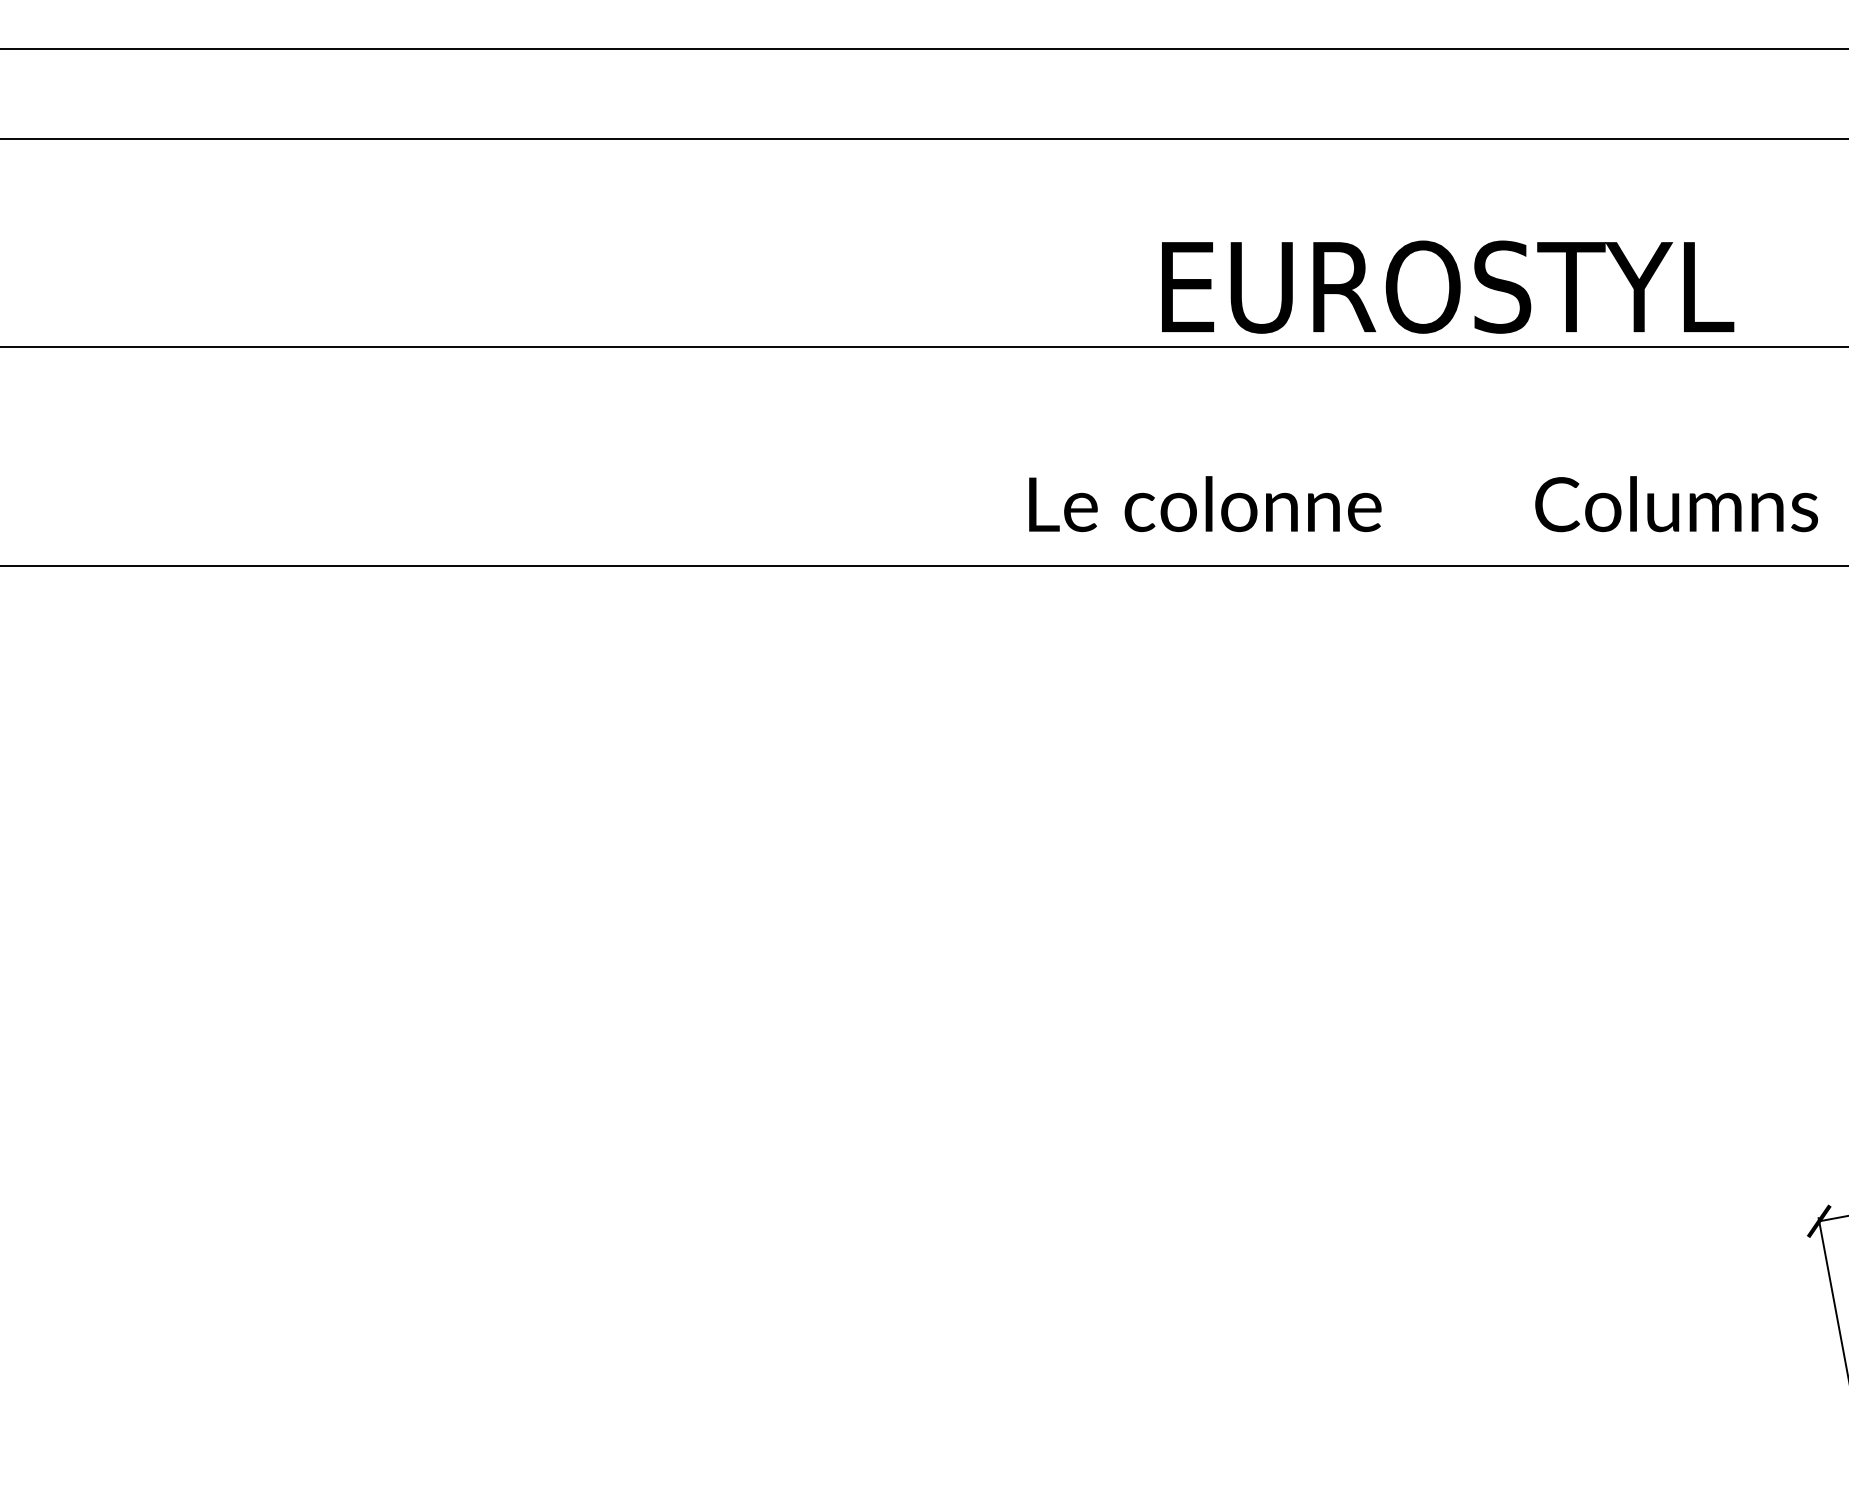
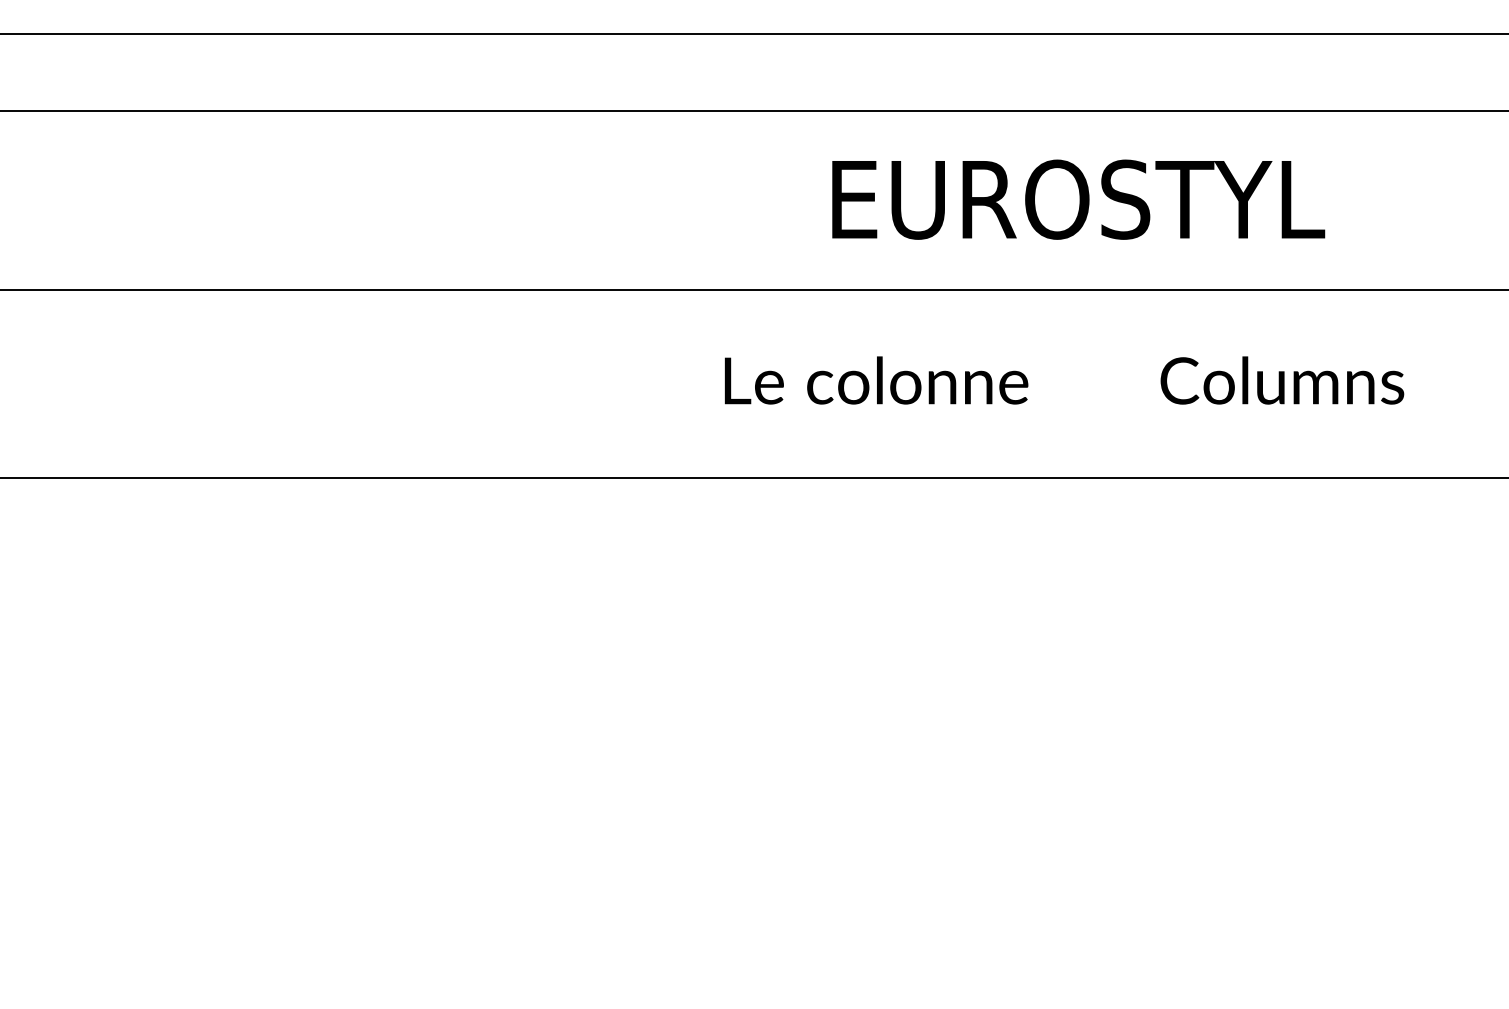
text: (1448, 286) -> (1079, 199), moved
text: (1423, 504) -> (1064, 380), moved

